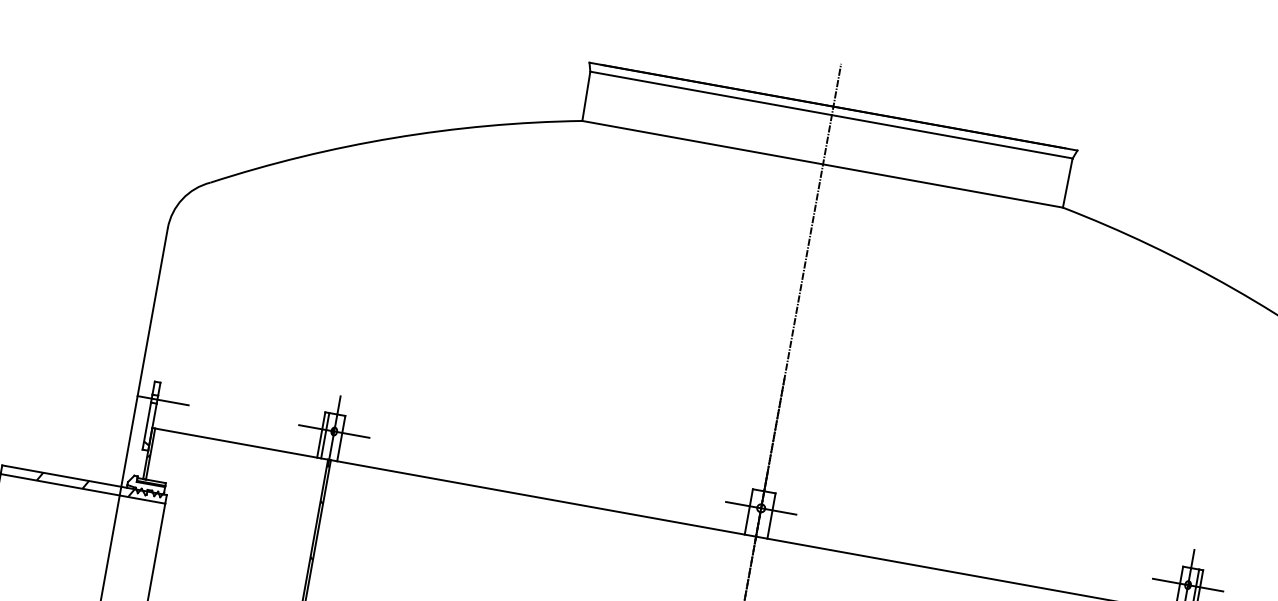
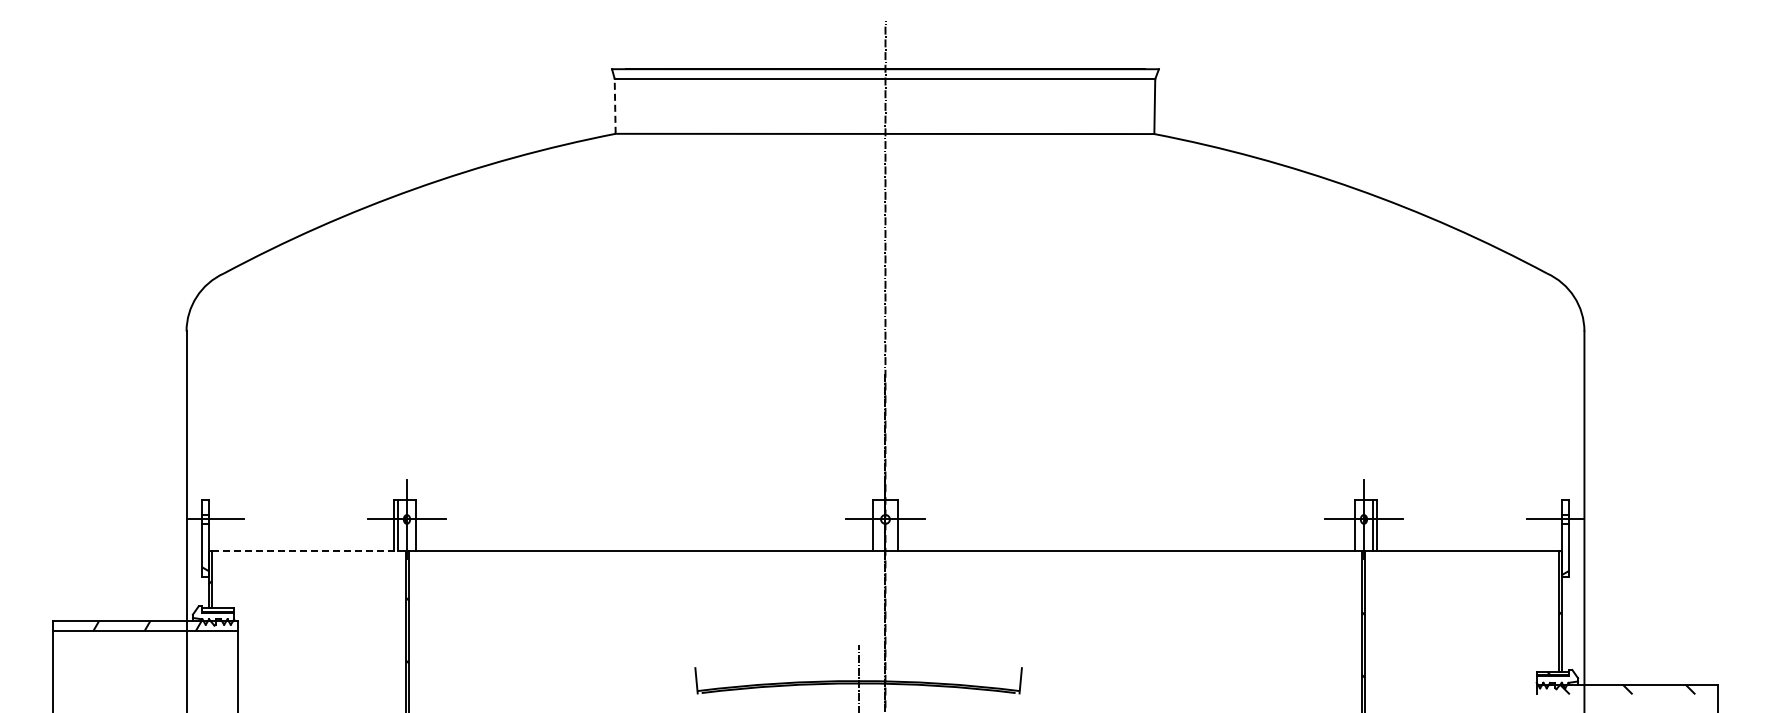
line: (586, 96) -> (615, 106), solid -> dashed
line: (241, 444) -> (308, 551), solid -> dashed

